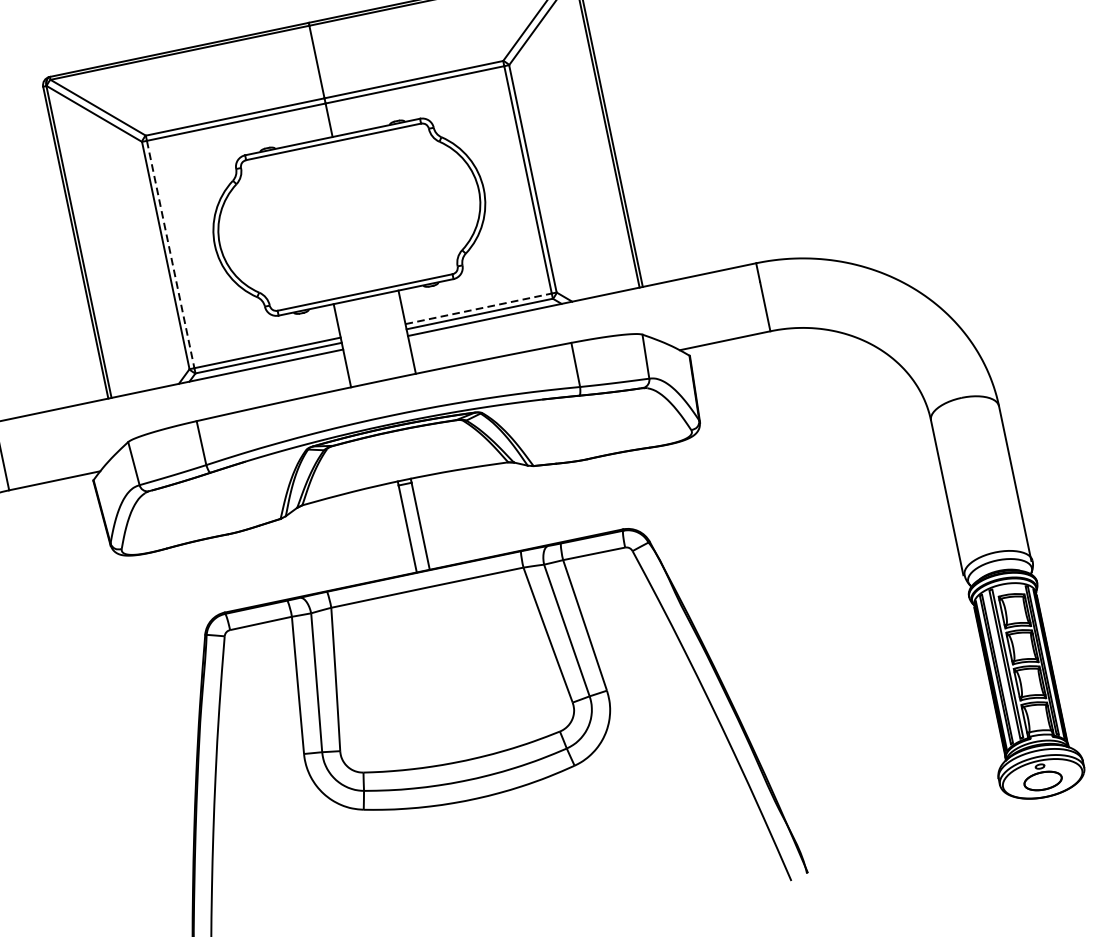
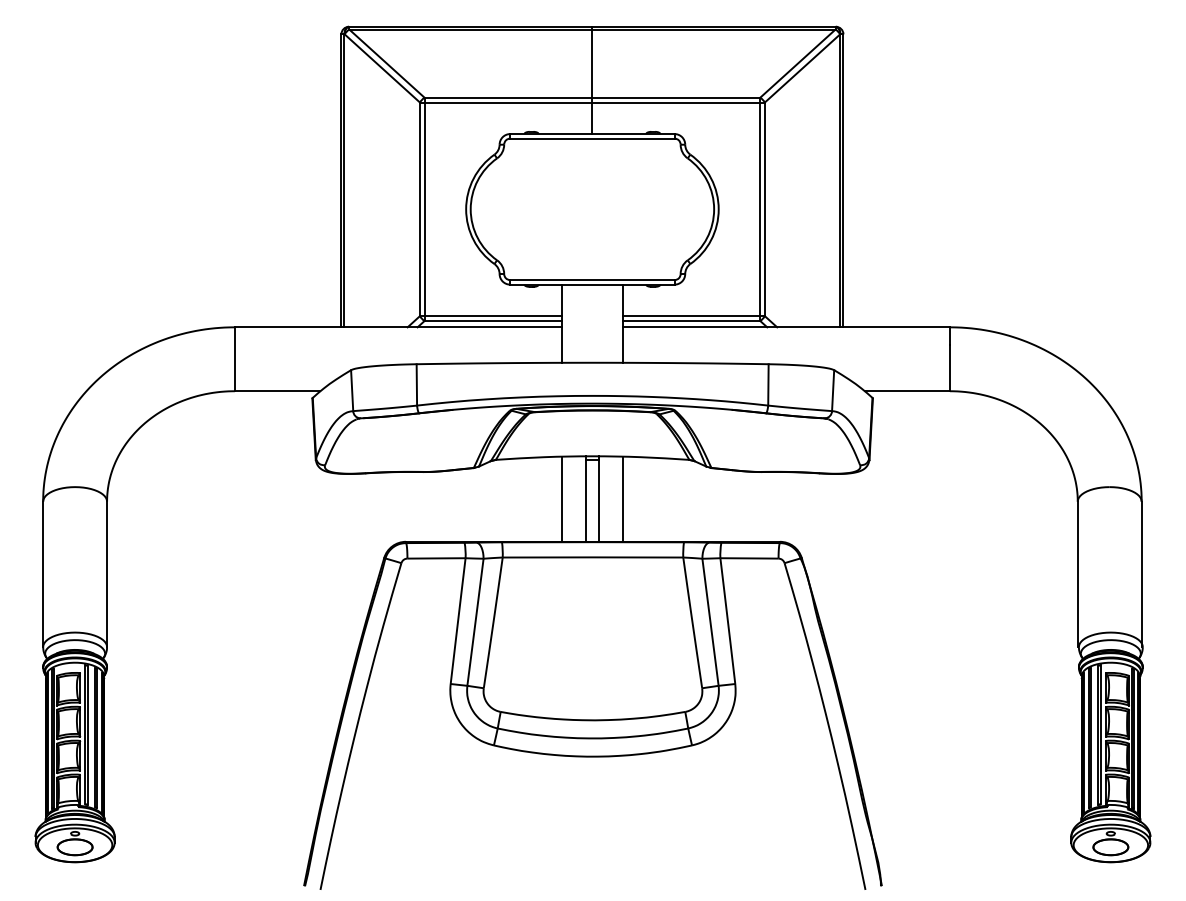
line: (170, 254) -> (424, 209), dashed -> solid
line: (478, 309) -> (691, 316), dashed -> solid
line: (445, 518) -> (622, 498), added
line: (381, 531) -> (562, 498), added

